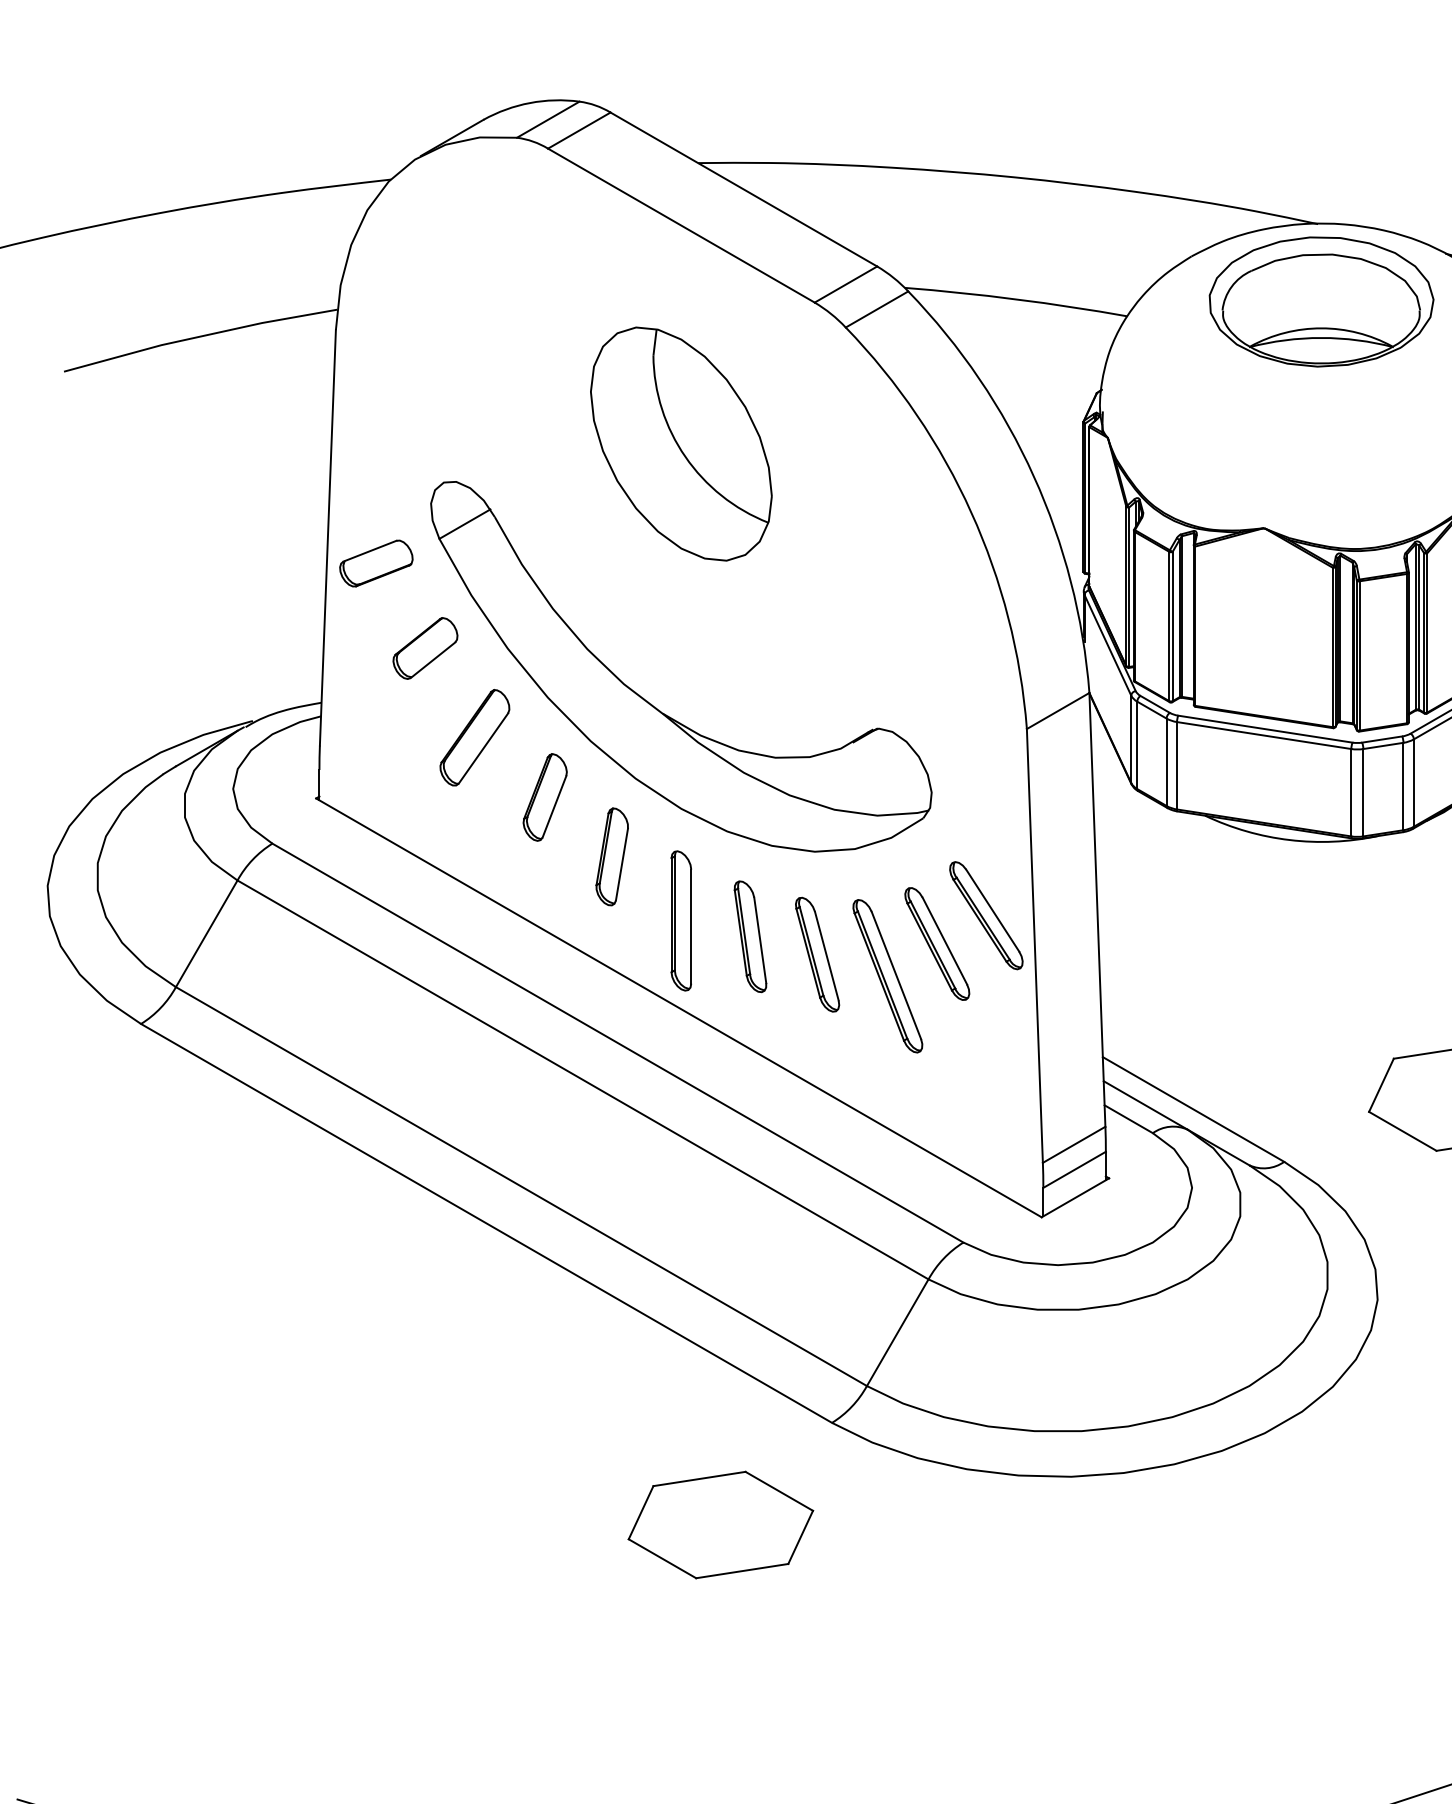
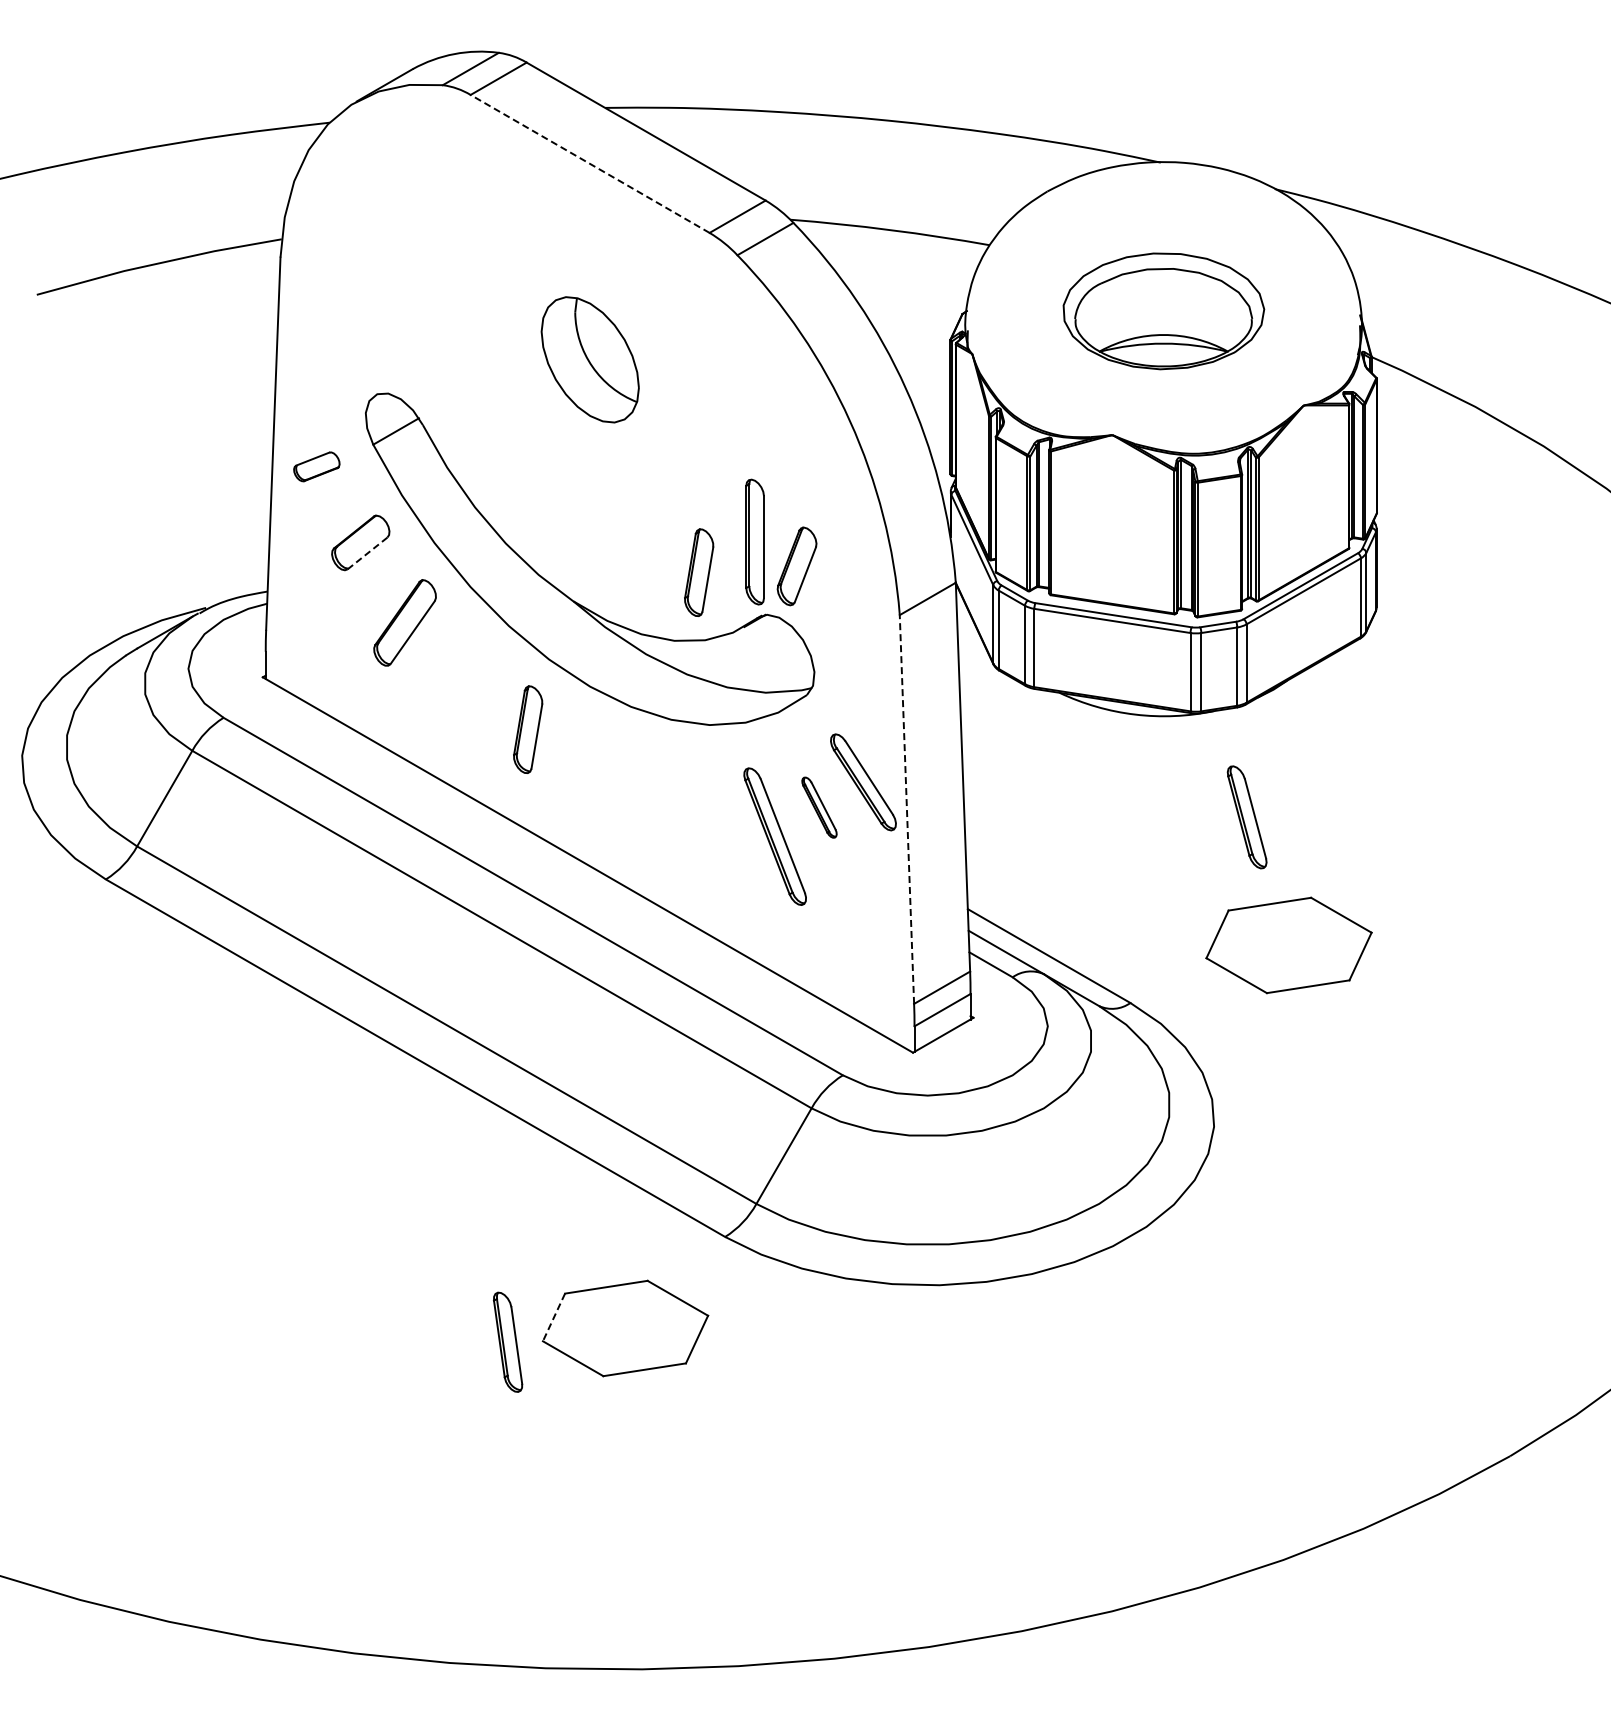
line: (681, 225) -> (590, 163), solid -> dashed
part: (1321, 302) -> (1163, 311), moved
part: (681, 443) -> (590, 359), size x0.6
part: (376, 563) -> (316, 466), size x0.7
line: (432, 660) -> (367, 553), solid -> dashed
part: (803, 681) -> (699, 572), added
part: (544, 797) -> (796, 566), moved
part: (680, 920) -> (754, 541), moved
part: (750, 935) -> (508, 1341), moved
part: (937, 943) -> (819, 807), size x0.6
line: (1034, 945) -> (906, 809), solid -> dashed
part: (816, 954) -> (1246, 817), moved
line: (640, 1512) -> (553, 1317), solid -> dashed

